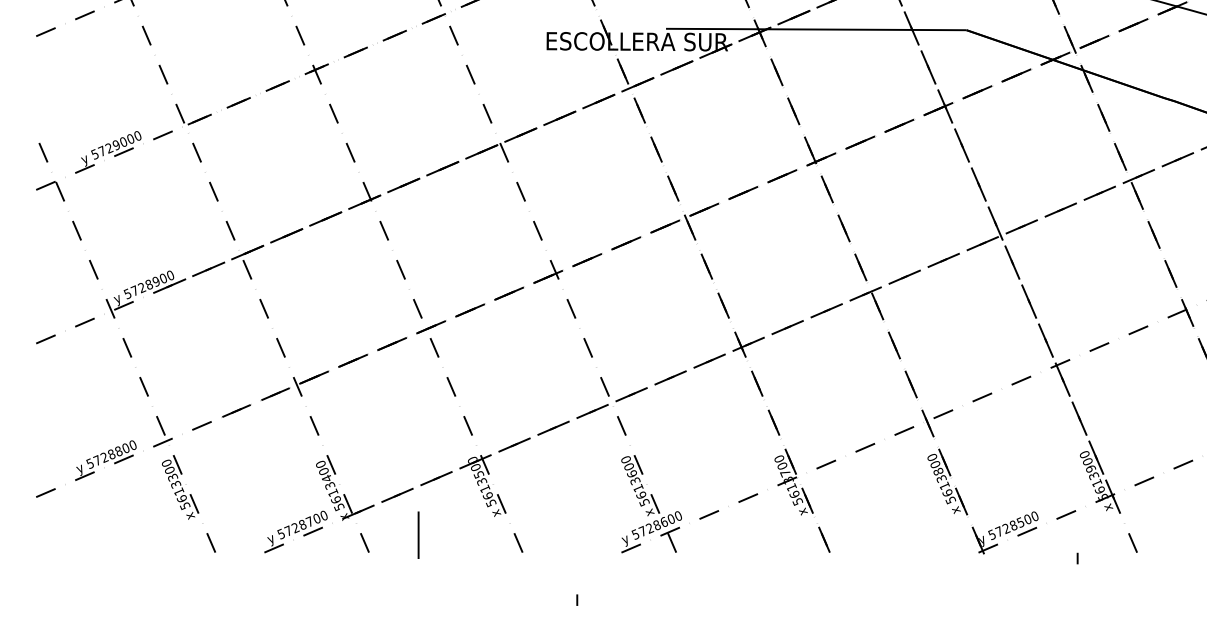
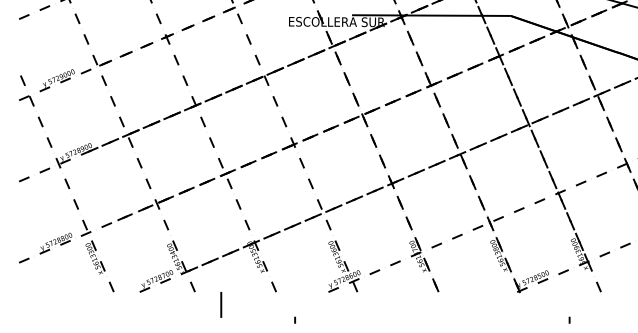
line: (419, 534) -> (221, 304), moved
line: (1077, 557) -> (569, 319), moved
line: (576, 598) -> (294, 319), moved

